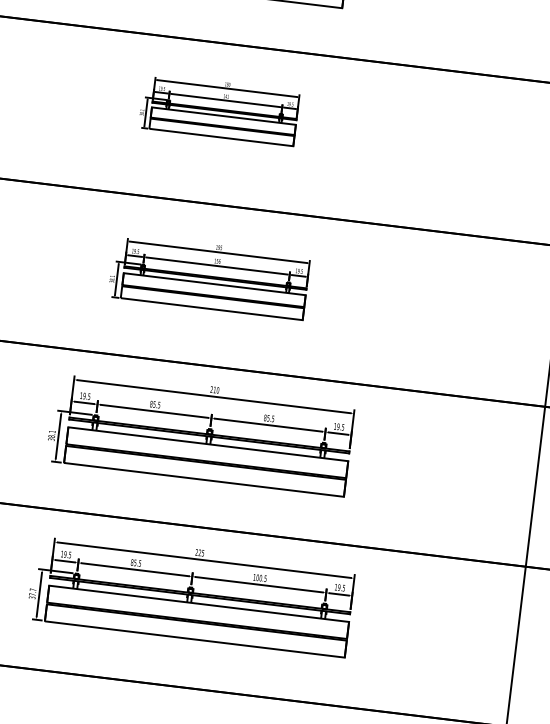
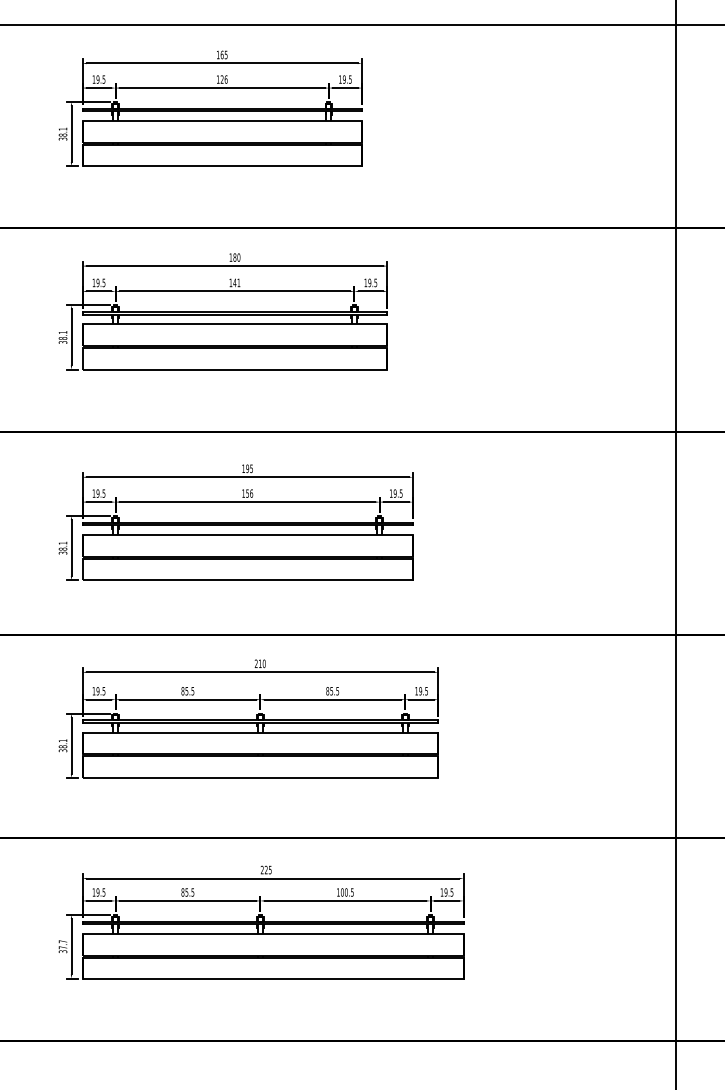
part: (218, 109) -> (222, 311), size x1.67
part: (208, 276) -> (235, 522), size x1.43

